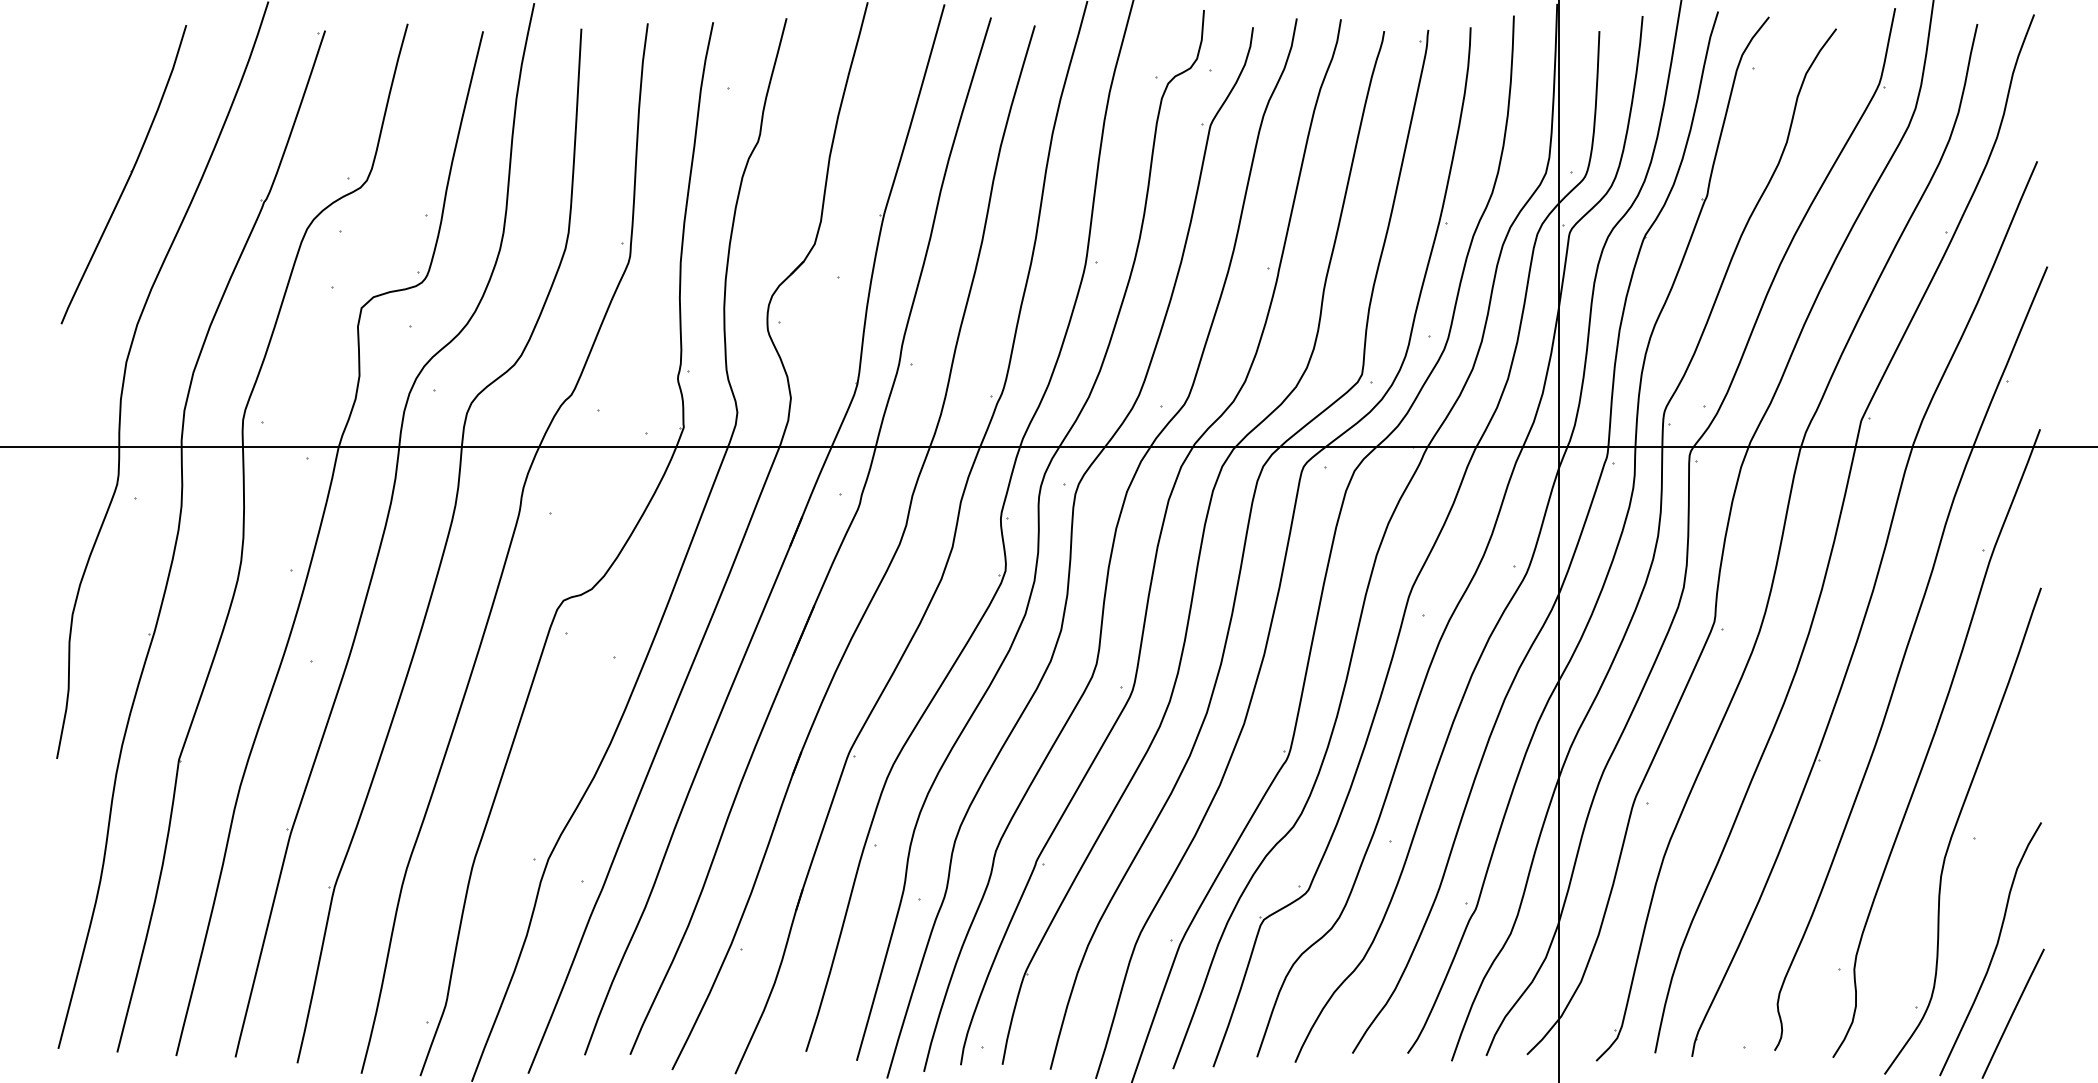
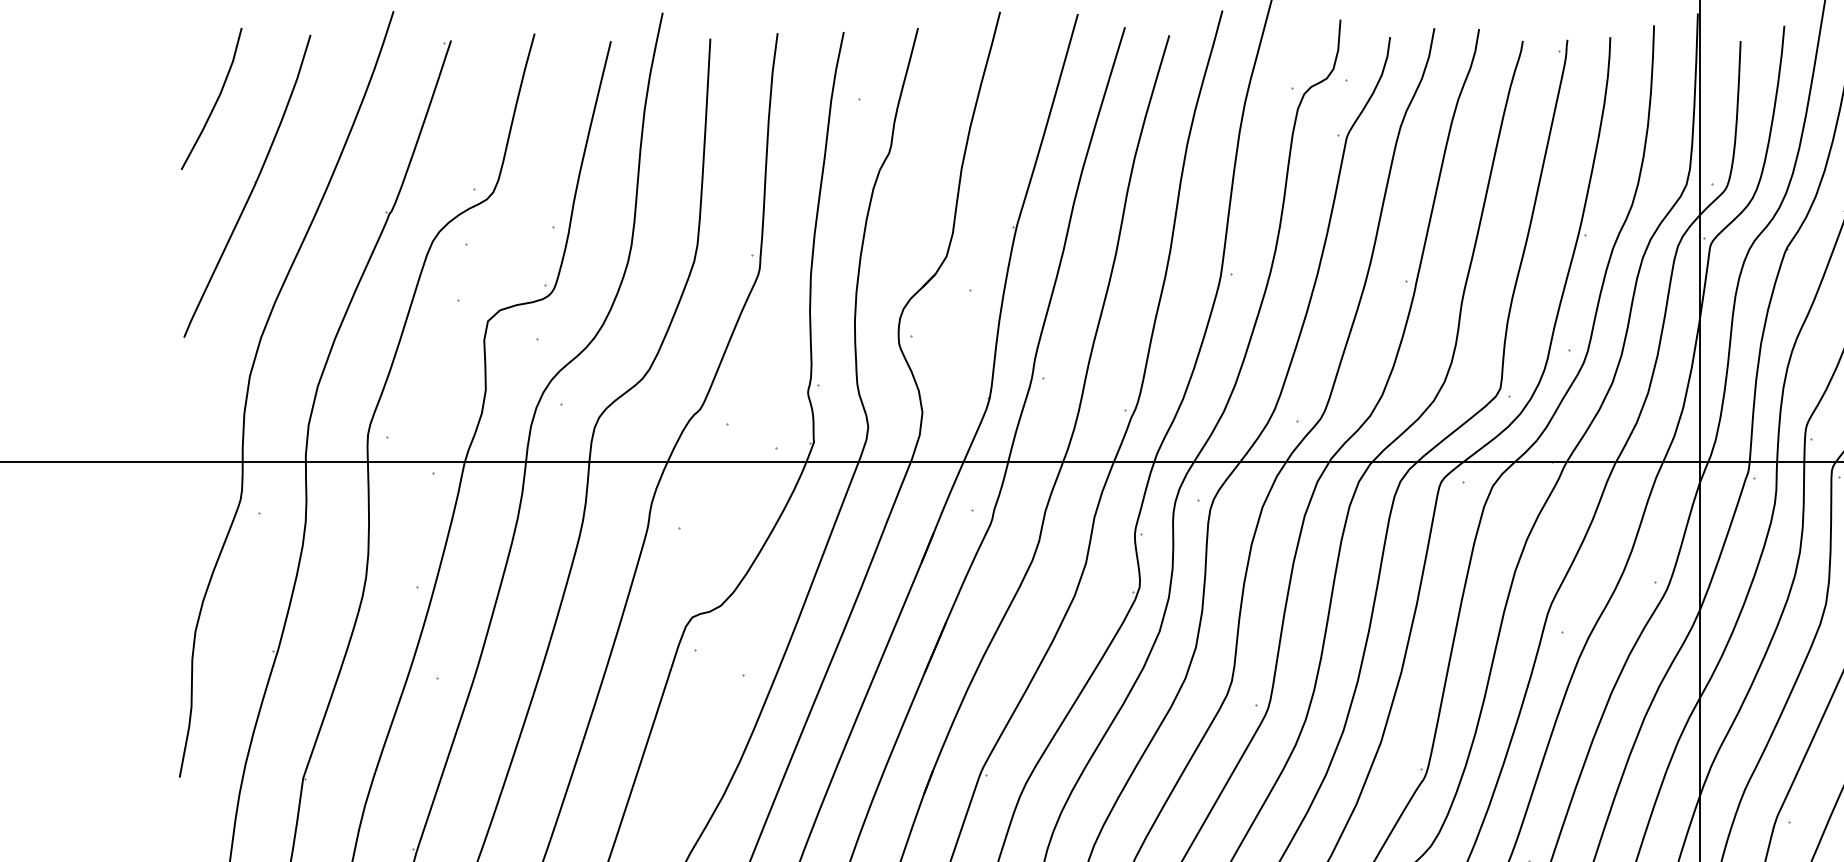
line: (92, 90) -> (215, 101), added

